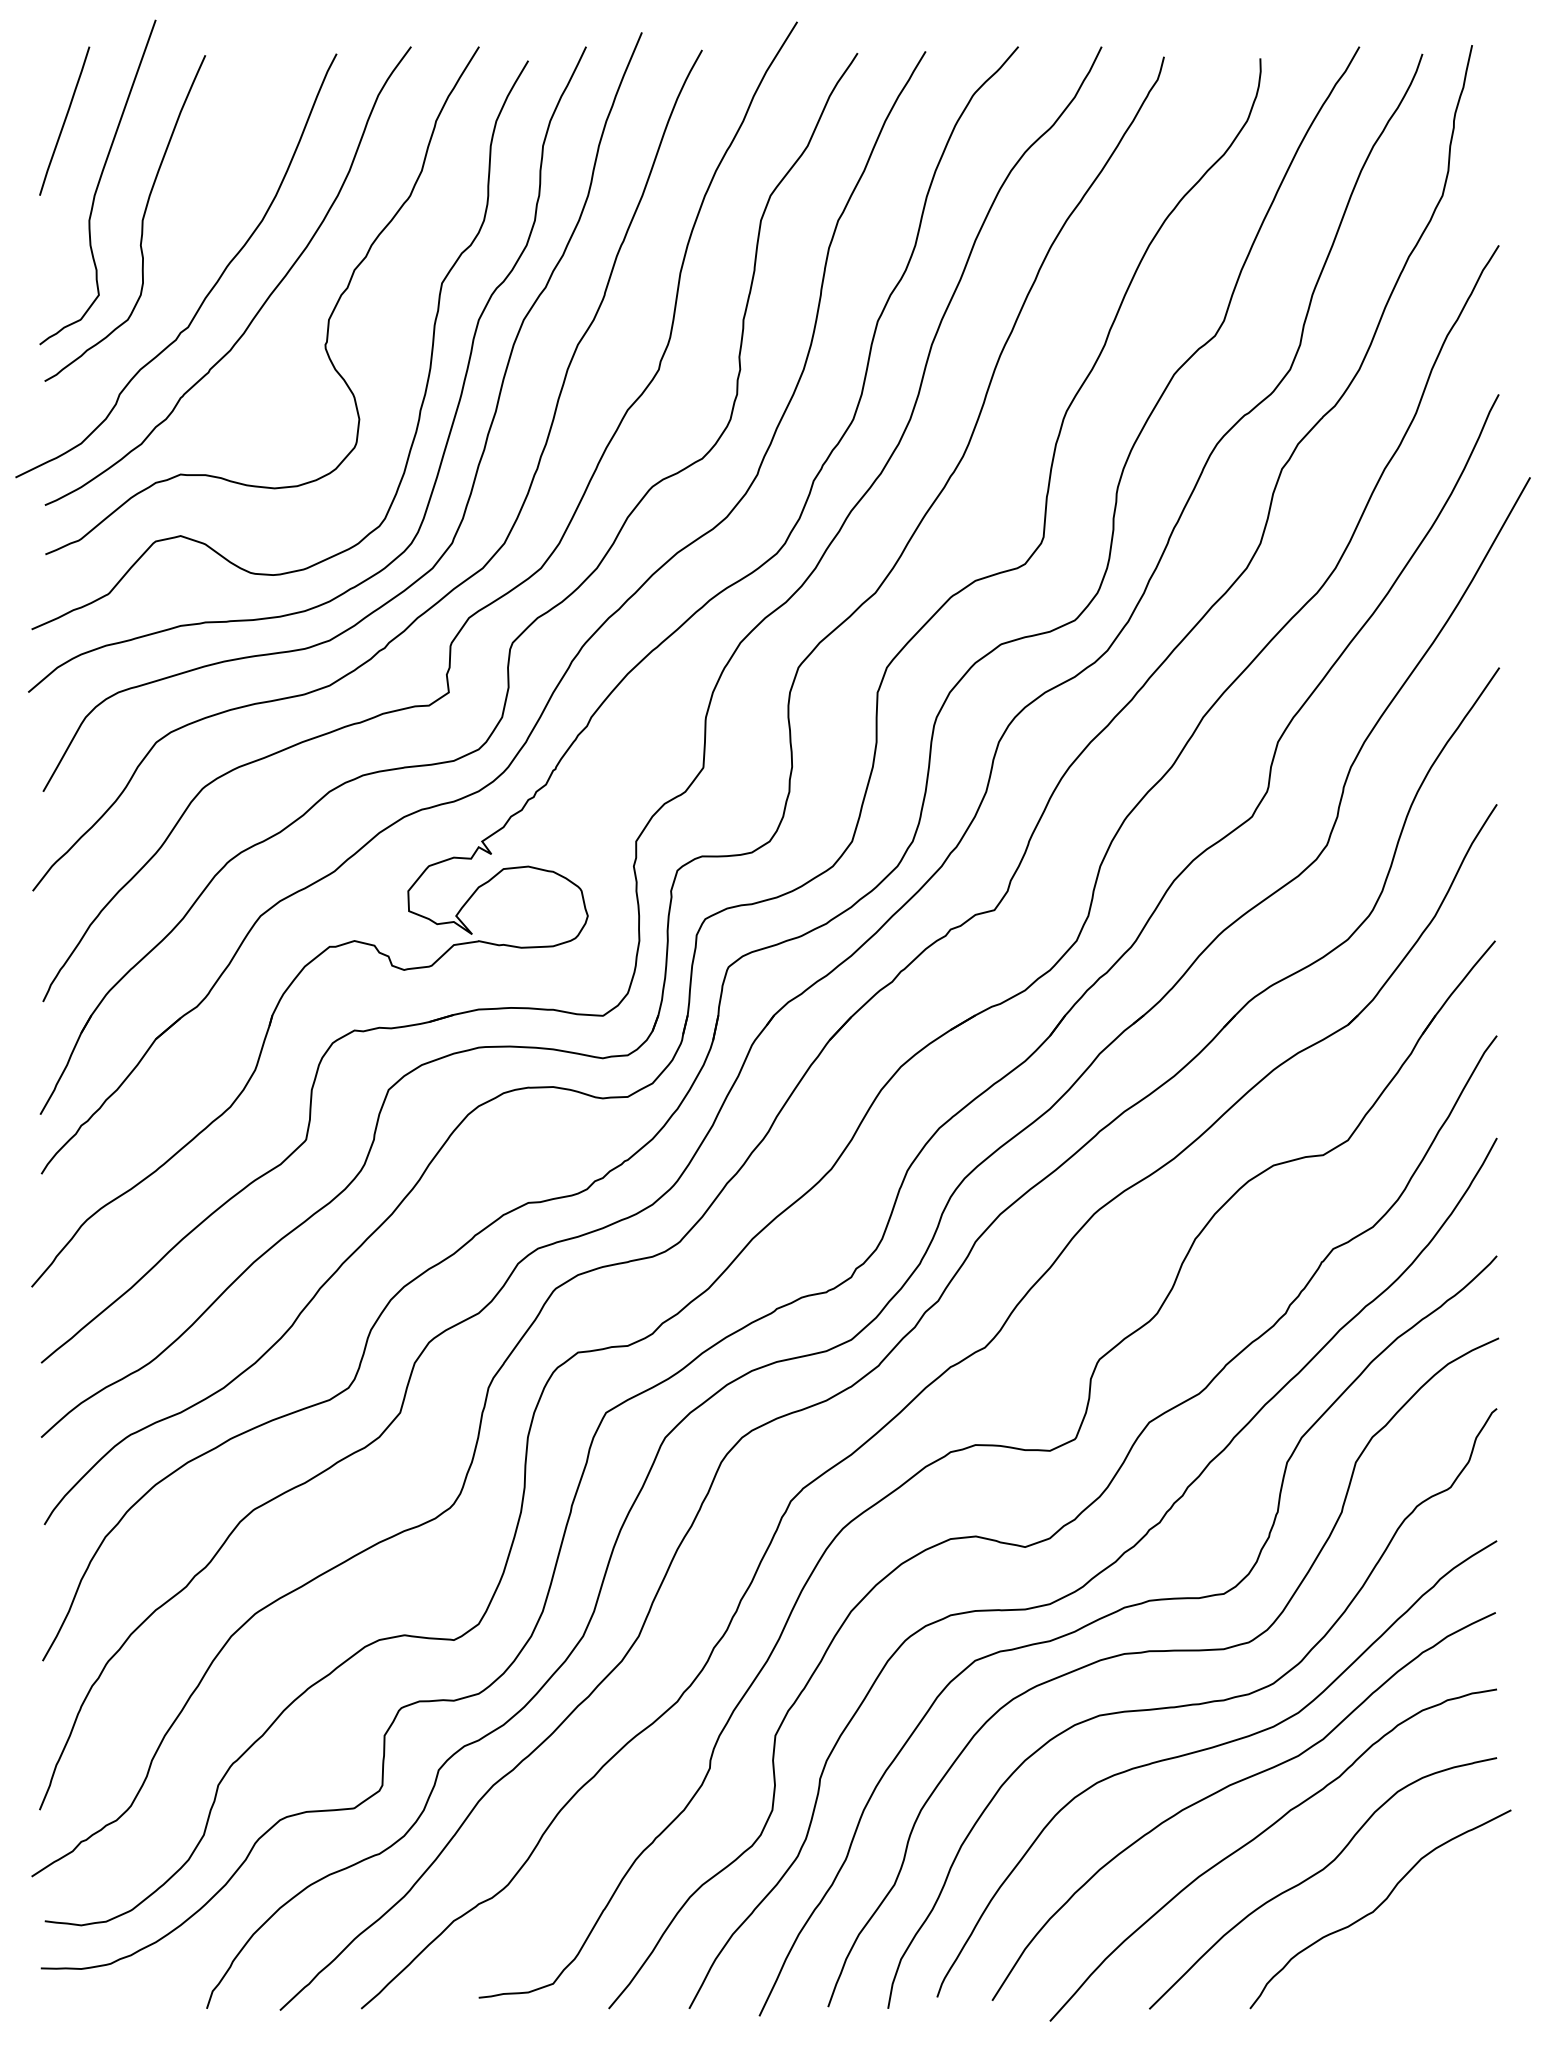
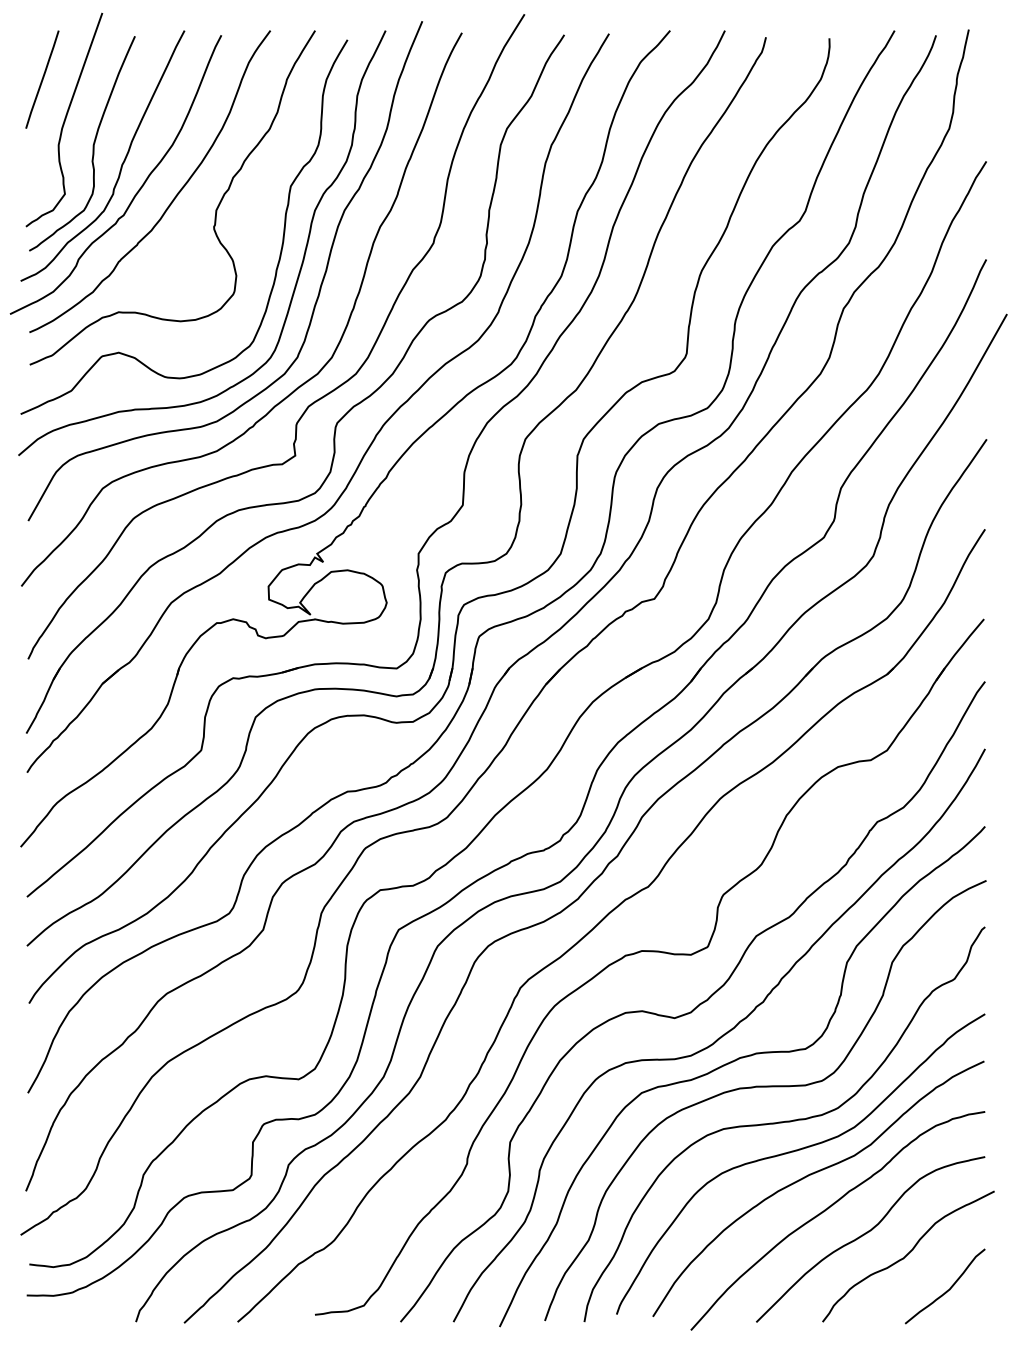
curve: (184, 250) -> (121, 164), added
curve: (1438, 1960) -> (946, 1290), added

